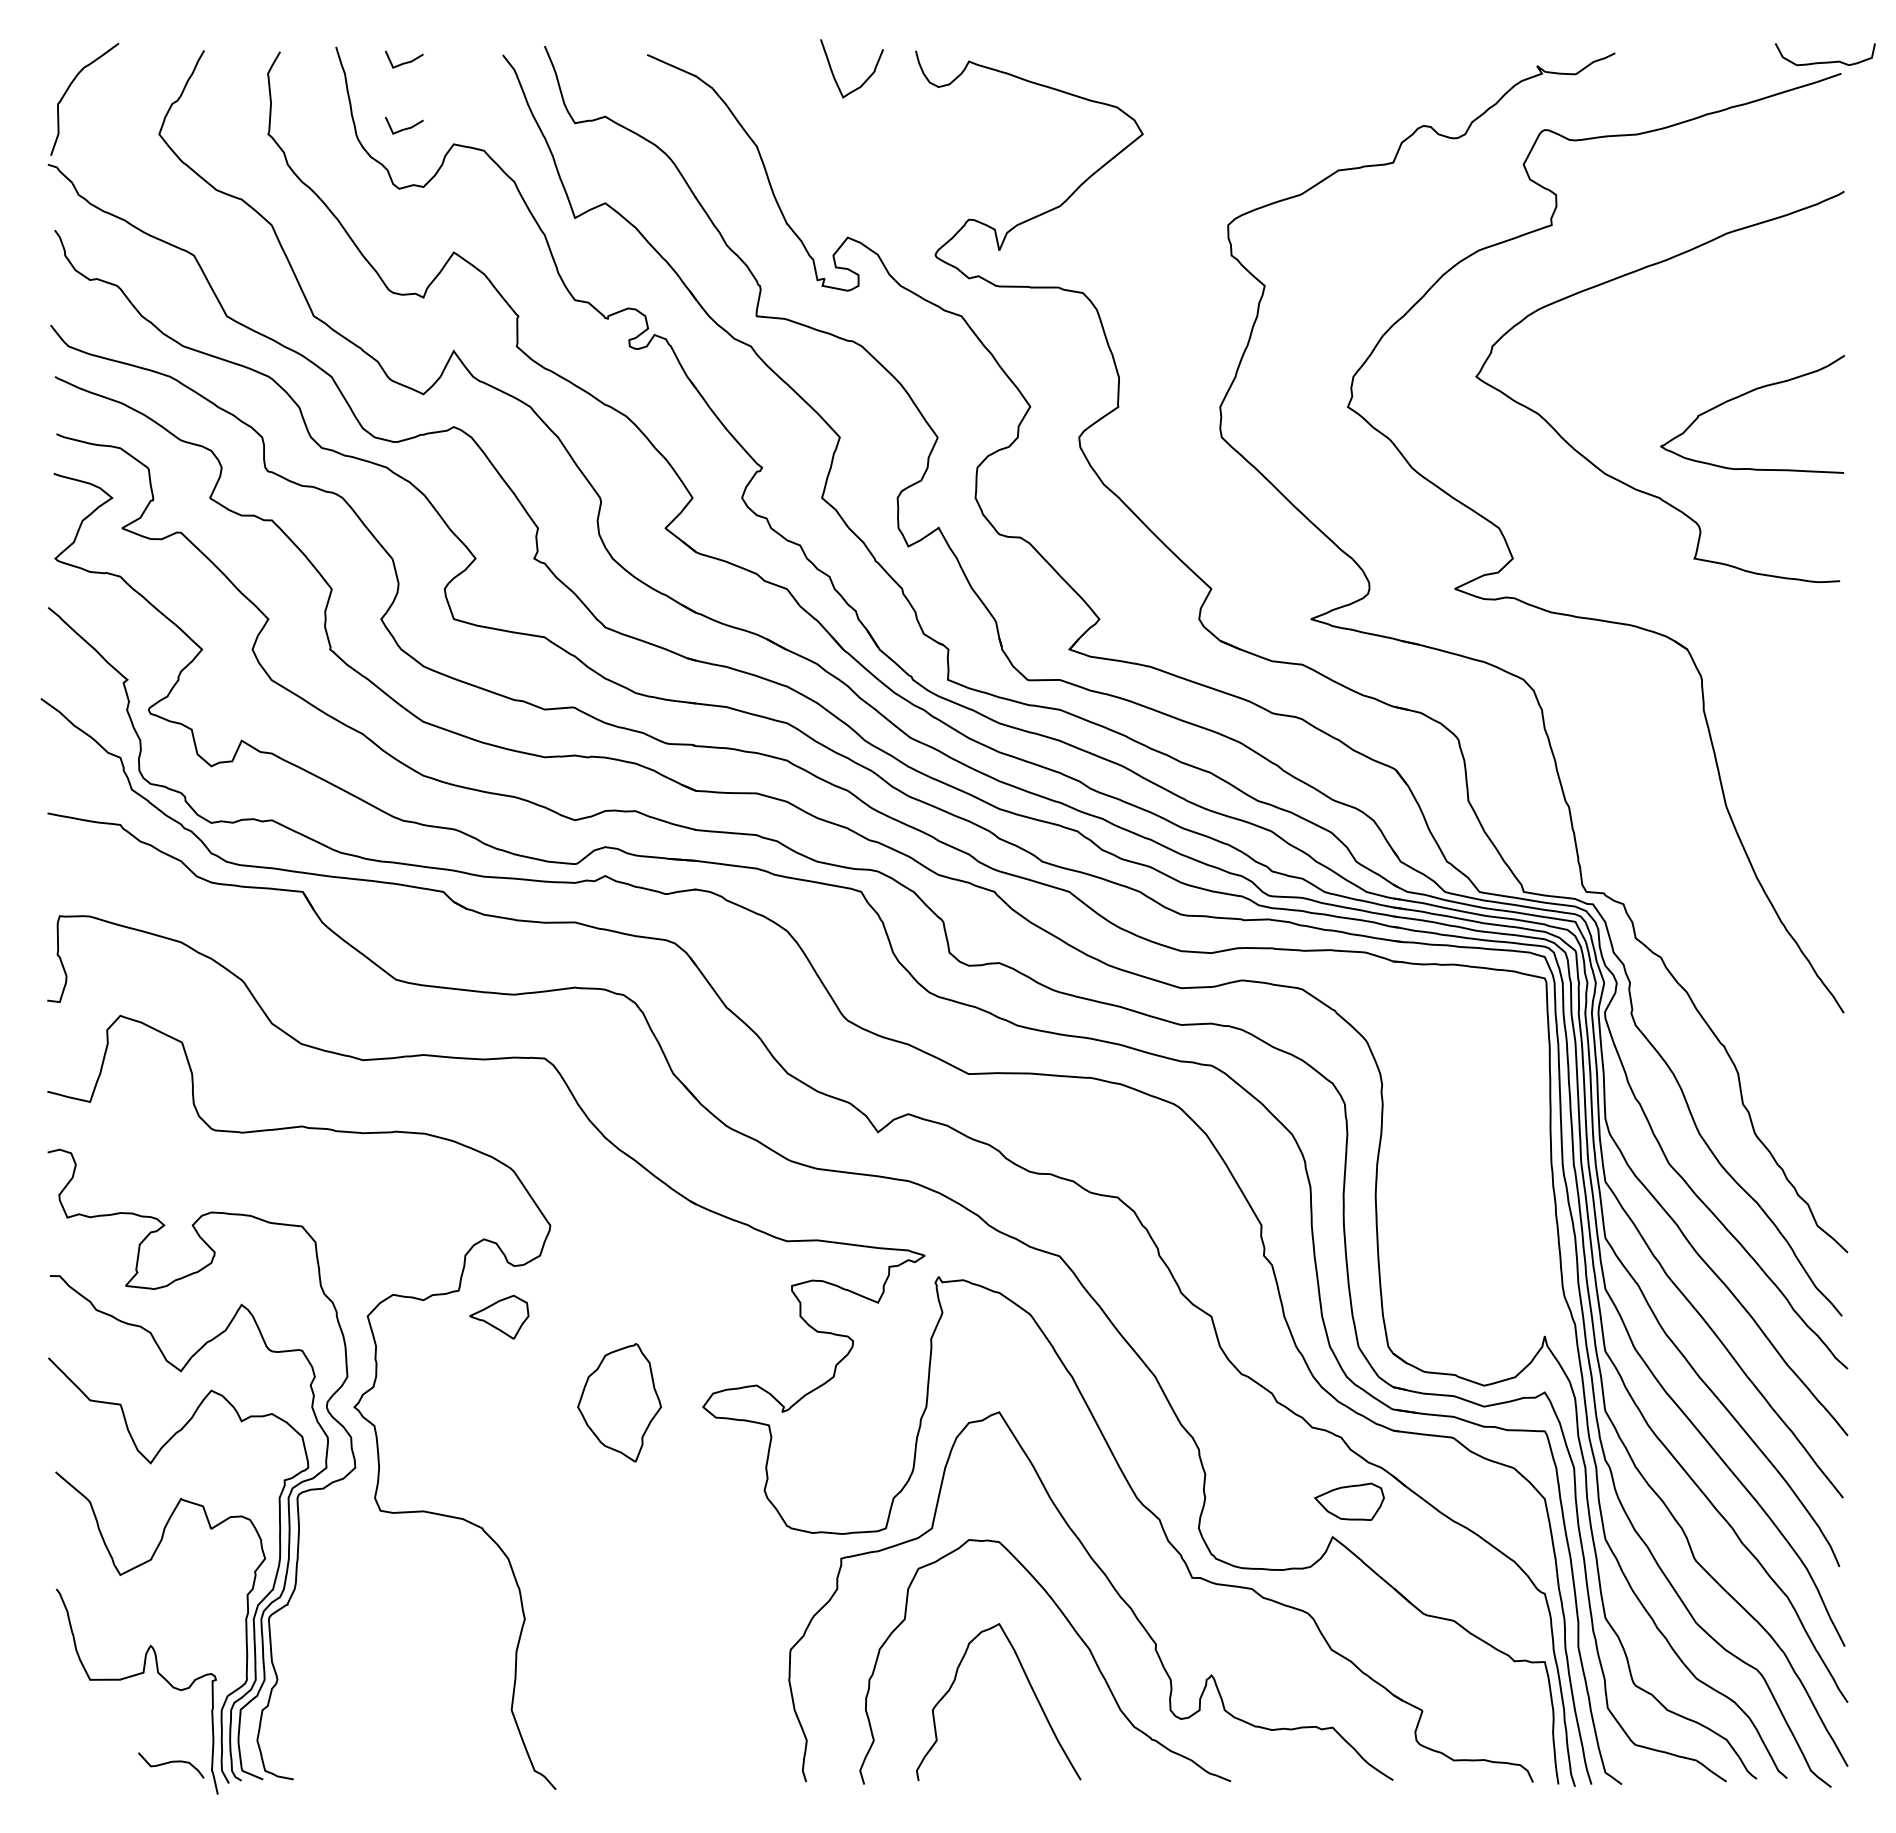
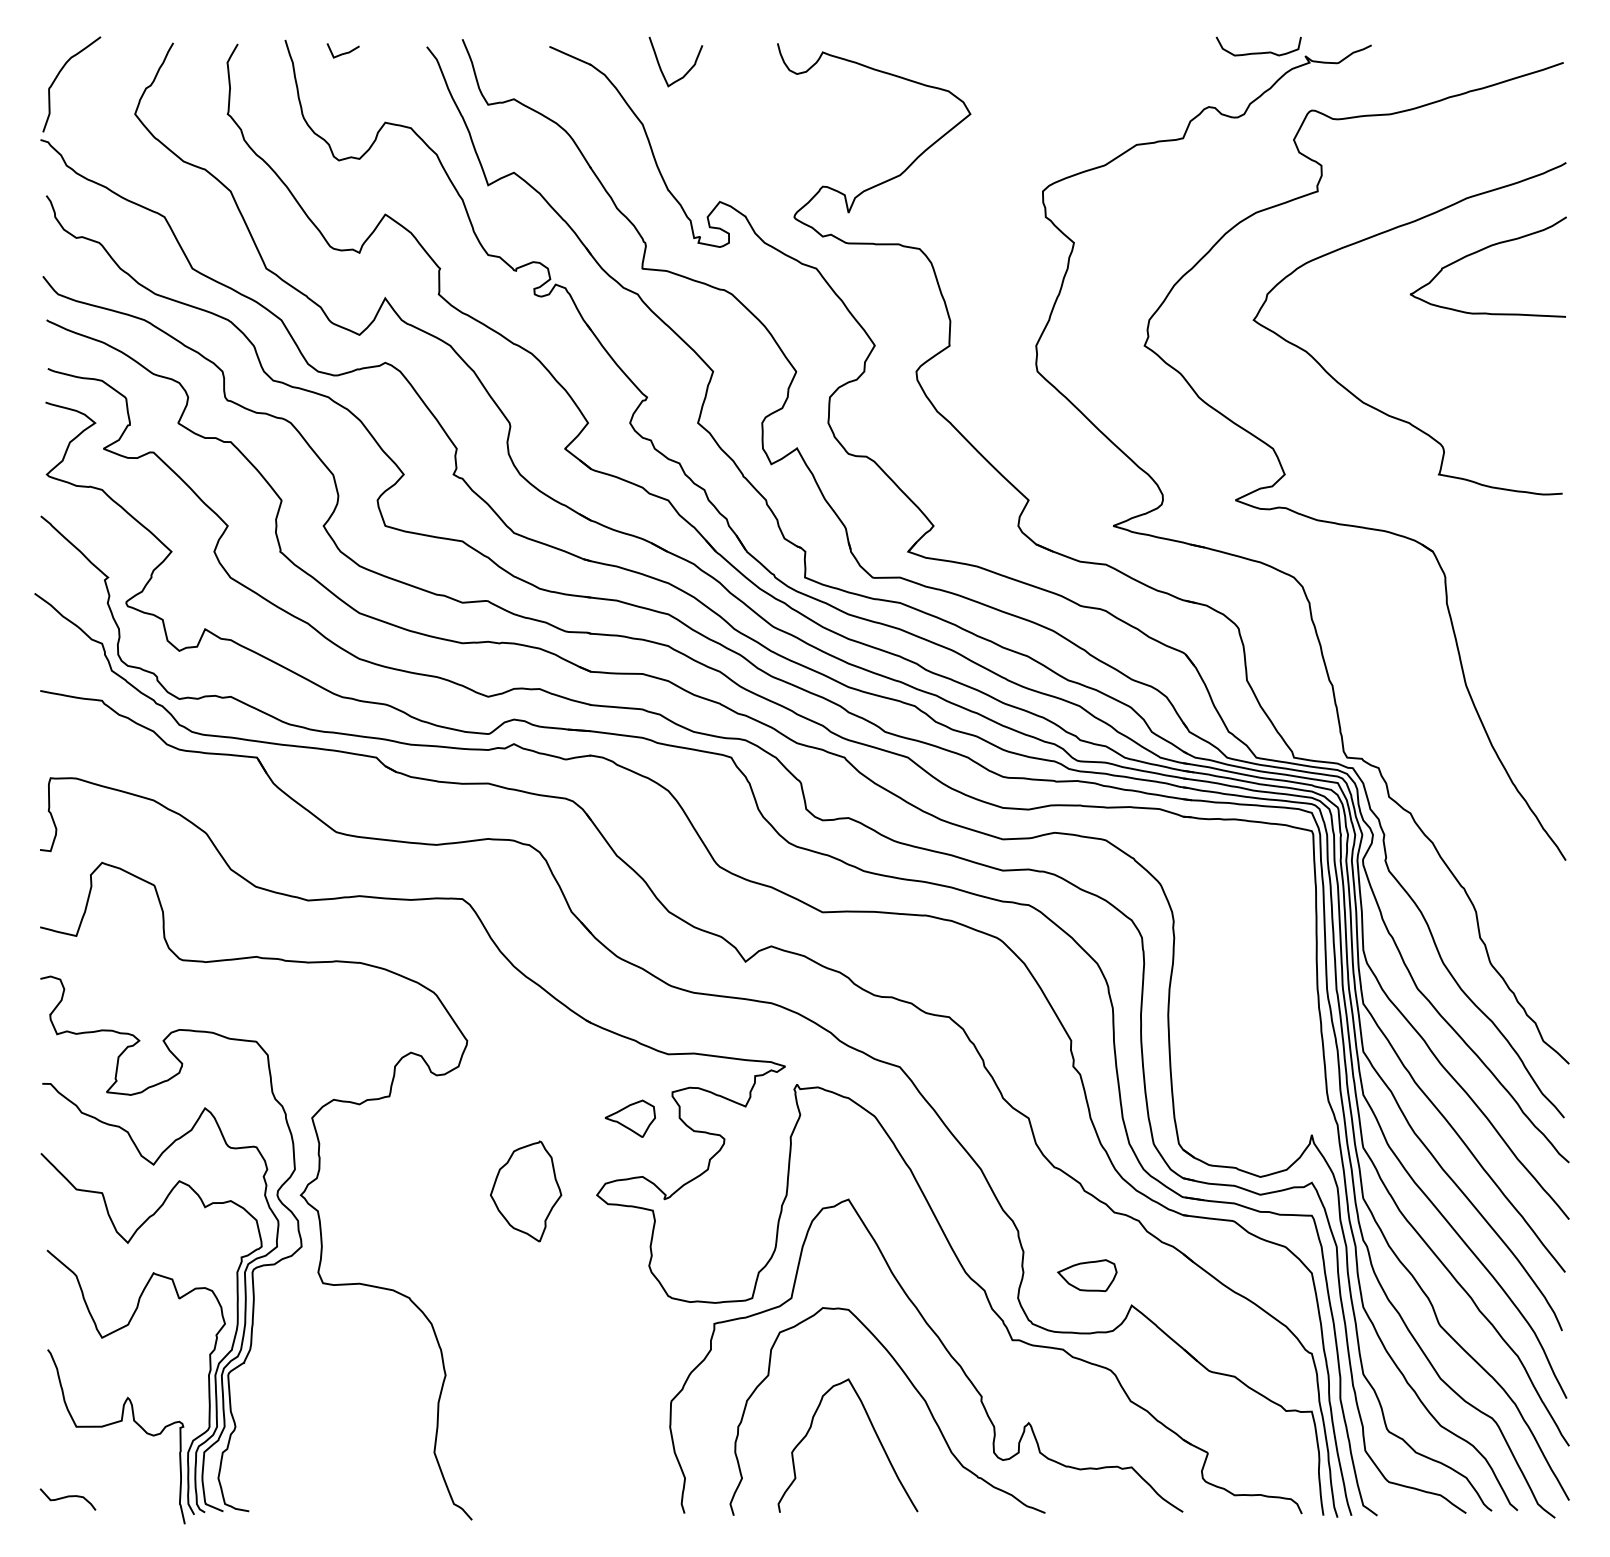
curve: (1825, 61) -> (1258, 52), moved
curve: (834, 75) -> (661, 67), moved
line: (404, 128) -> (343, 109), removed
curve: (1744, 395) -> (1481, 251), moved
part: (499, 1316) -> (630, 1118), moved
part: (1348, 1501) -> (1086, 1275), moved
curve: (170, 1763) -> (67, 1497), moved

